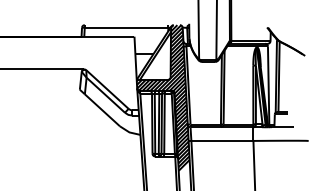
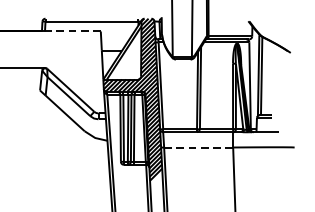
line: (108, 36) -> (71, 31), solid -> dashed
line: (222, 140) -> (198, 147), solid -> dashed

